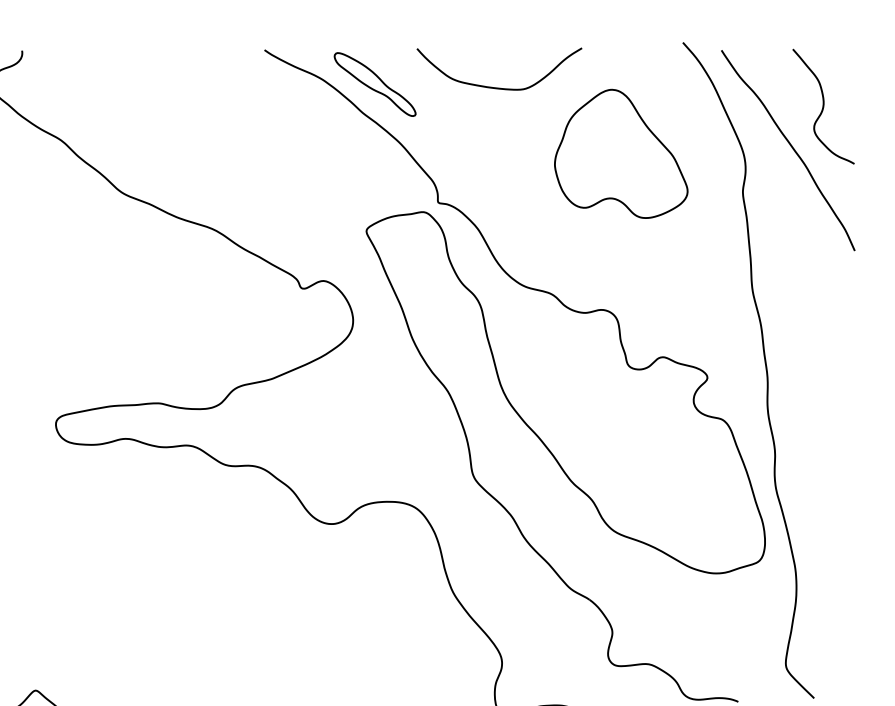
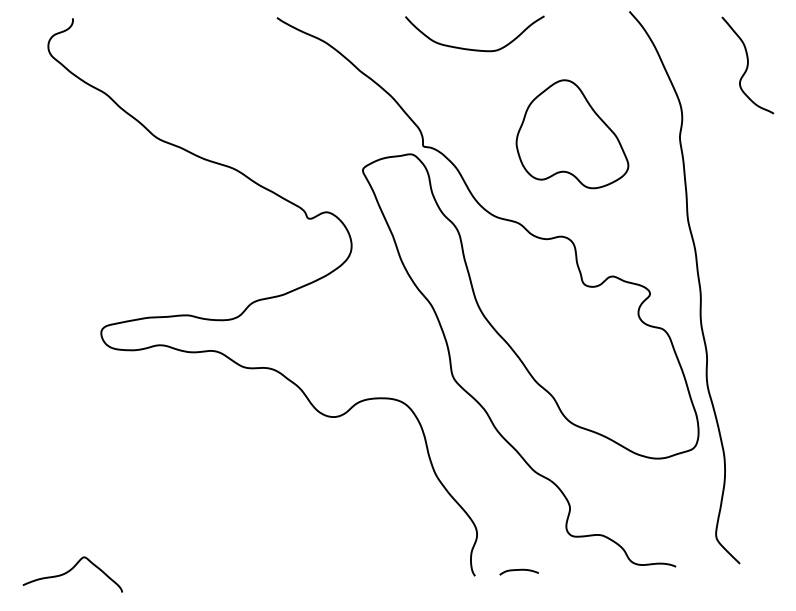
part: (375, 84) -> (370, 46), removed
curve: (792, 149) -> (721, 101), removed
part: (621, 154) -> (572, 134), moved

